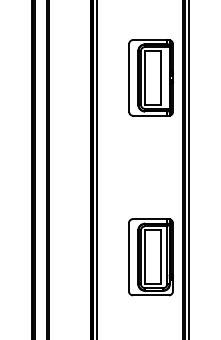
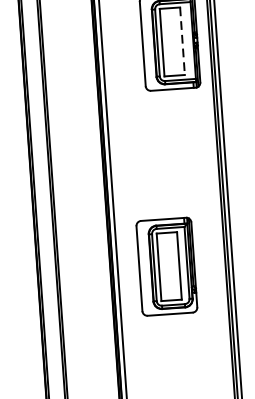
line: (161, 78) -> (183, 41), solid -> dashed
part: (150, 257) -> (166, 267), moved

